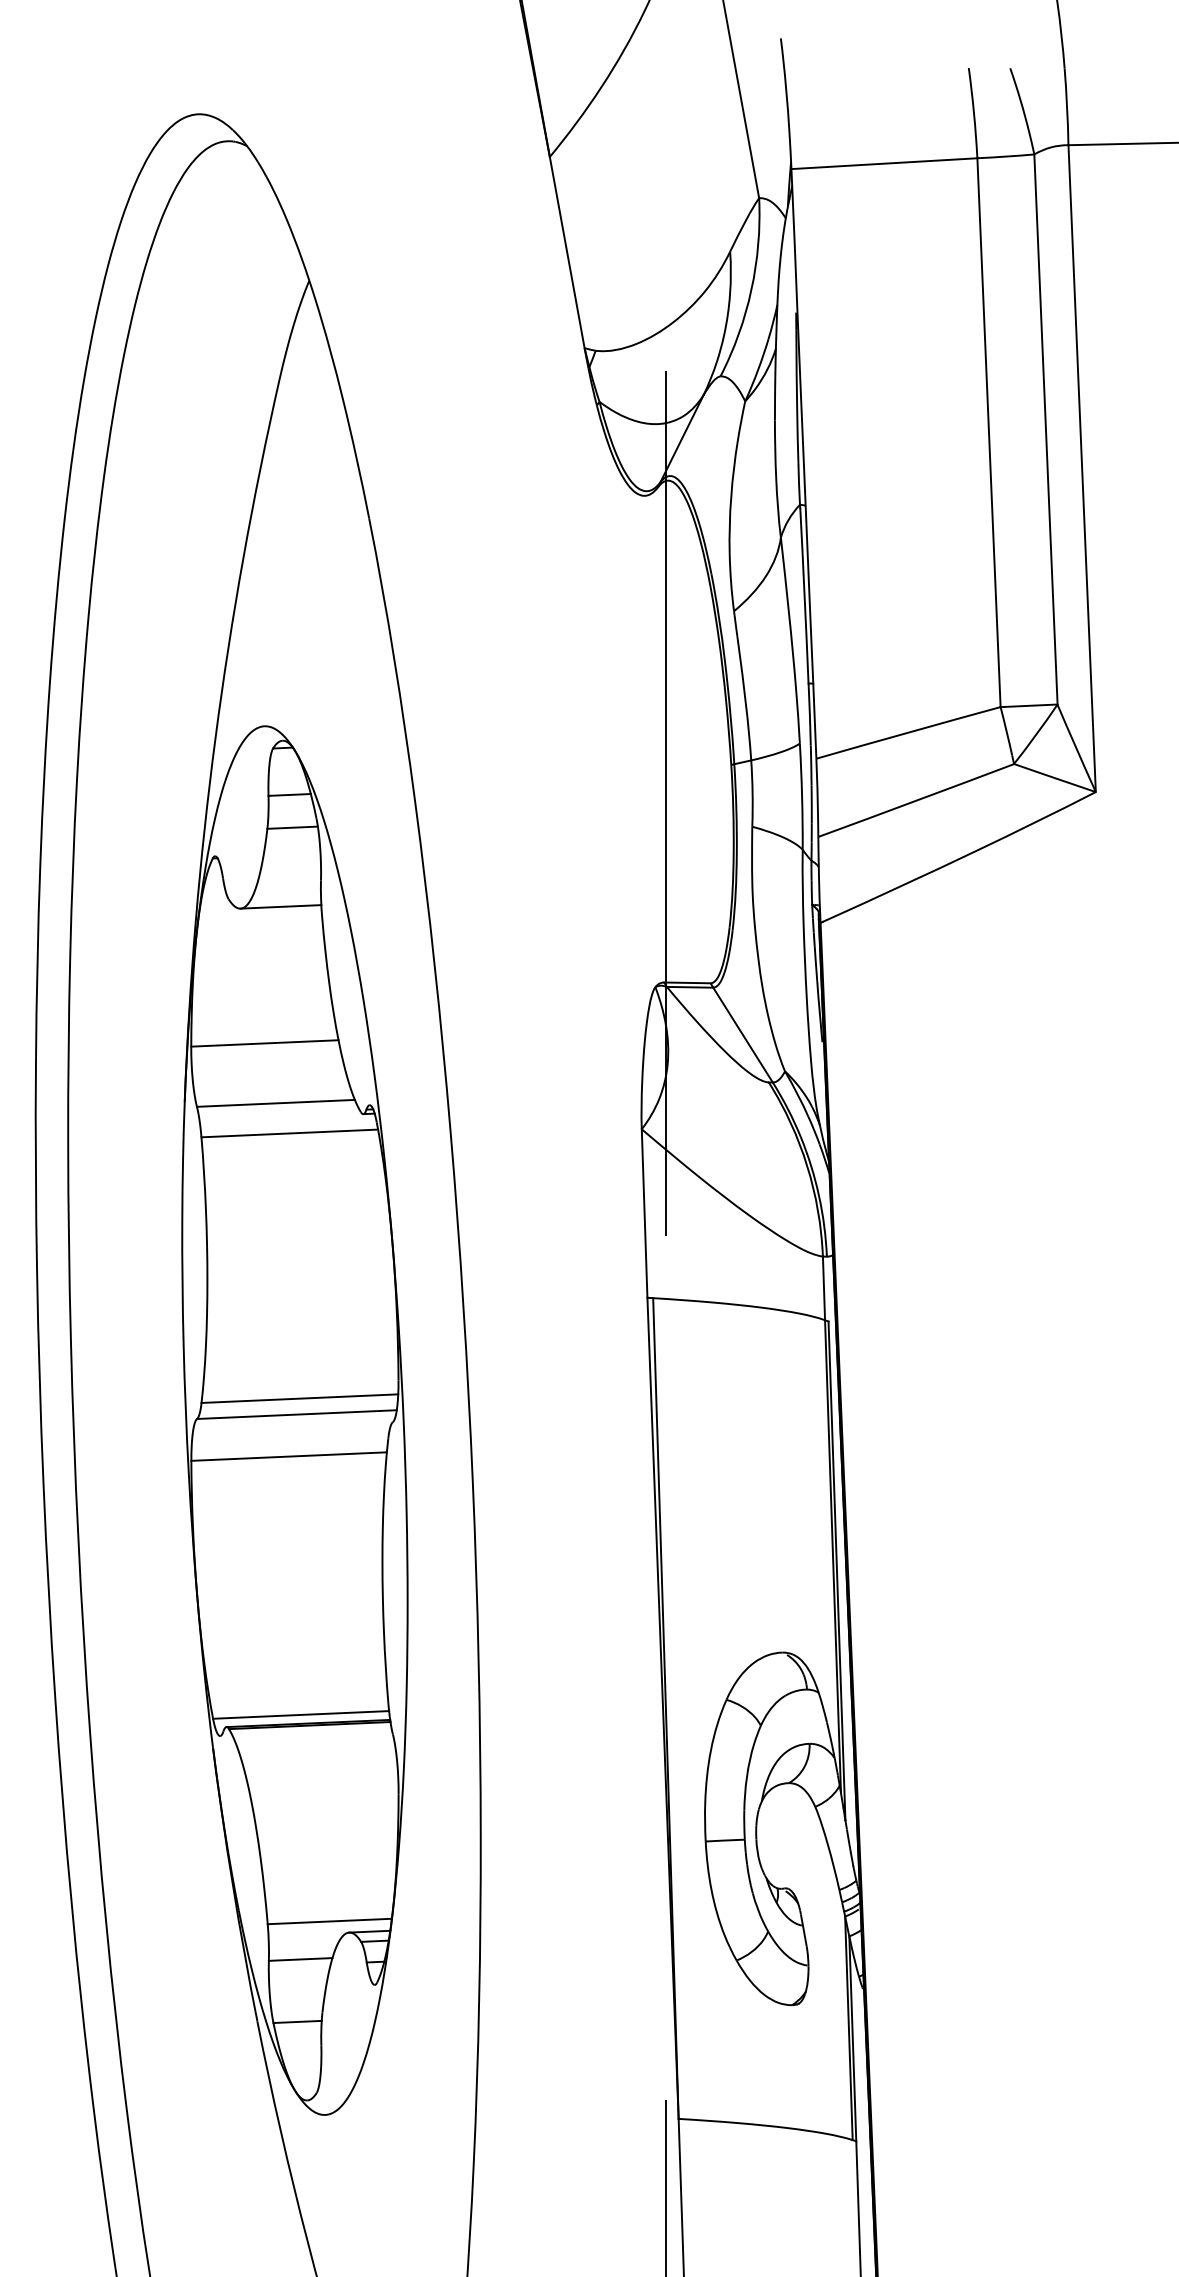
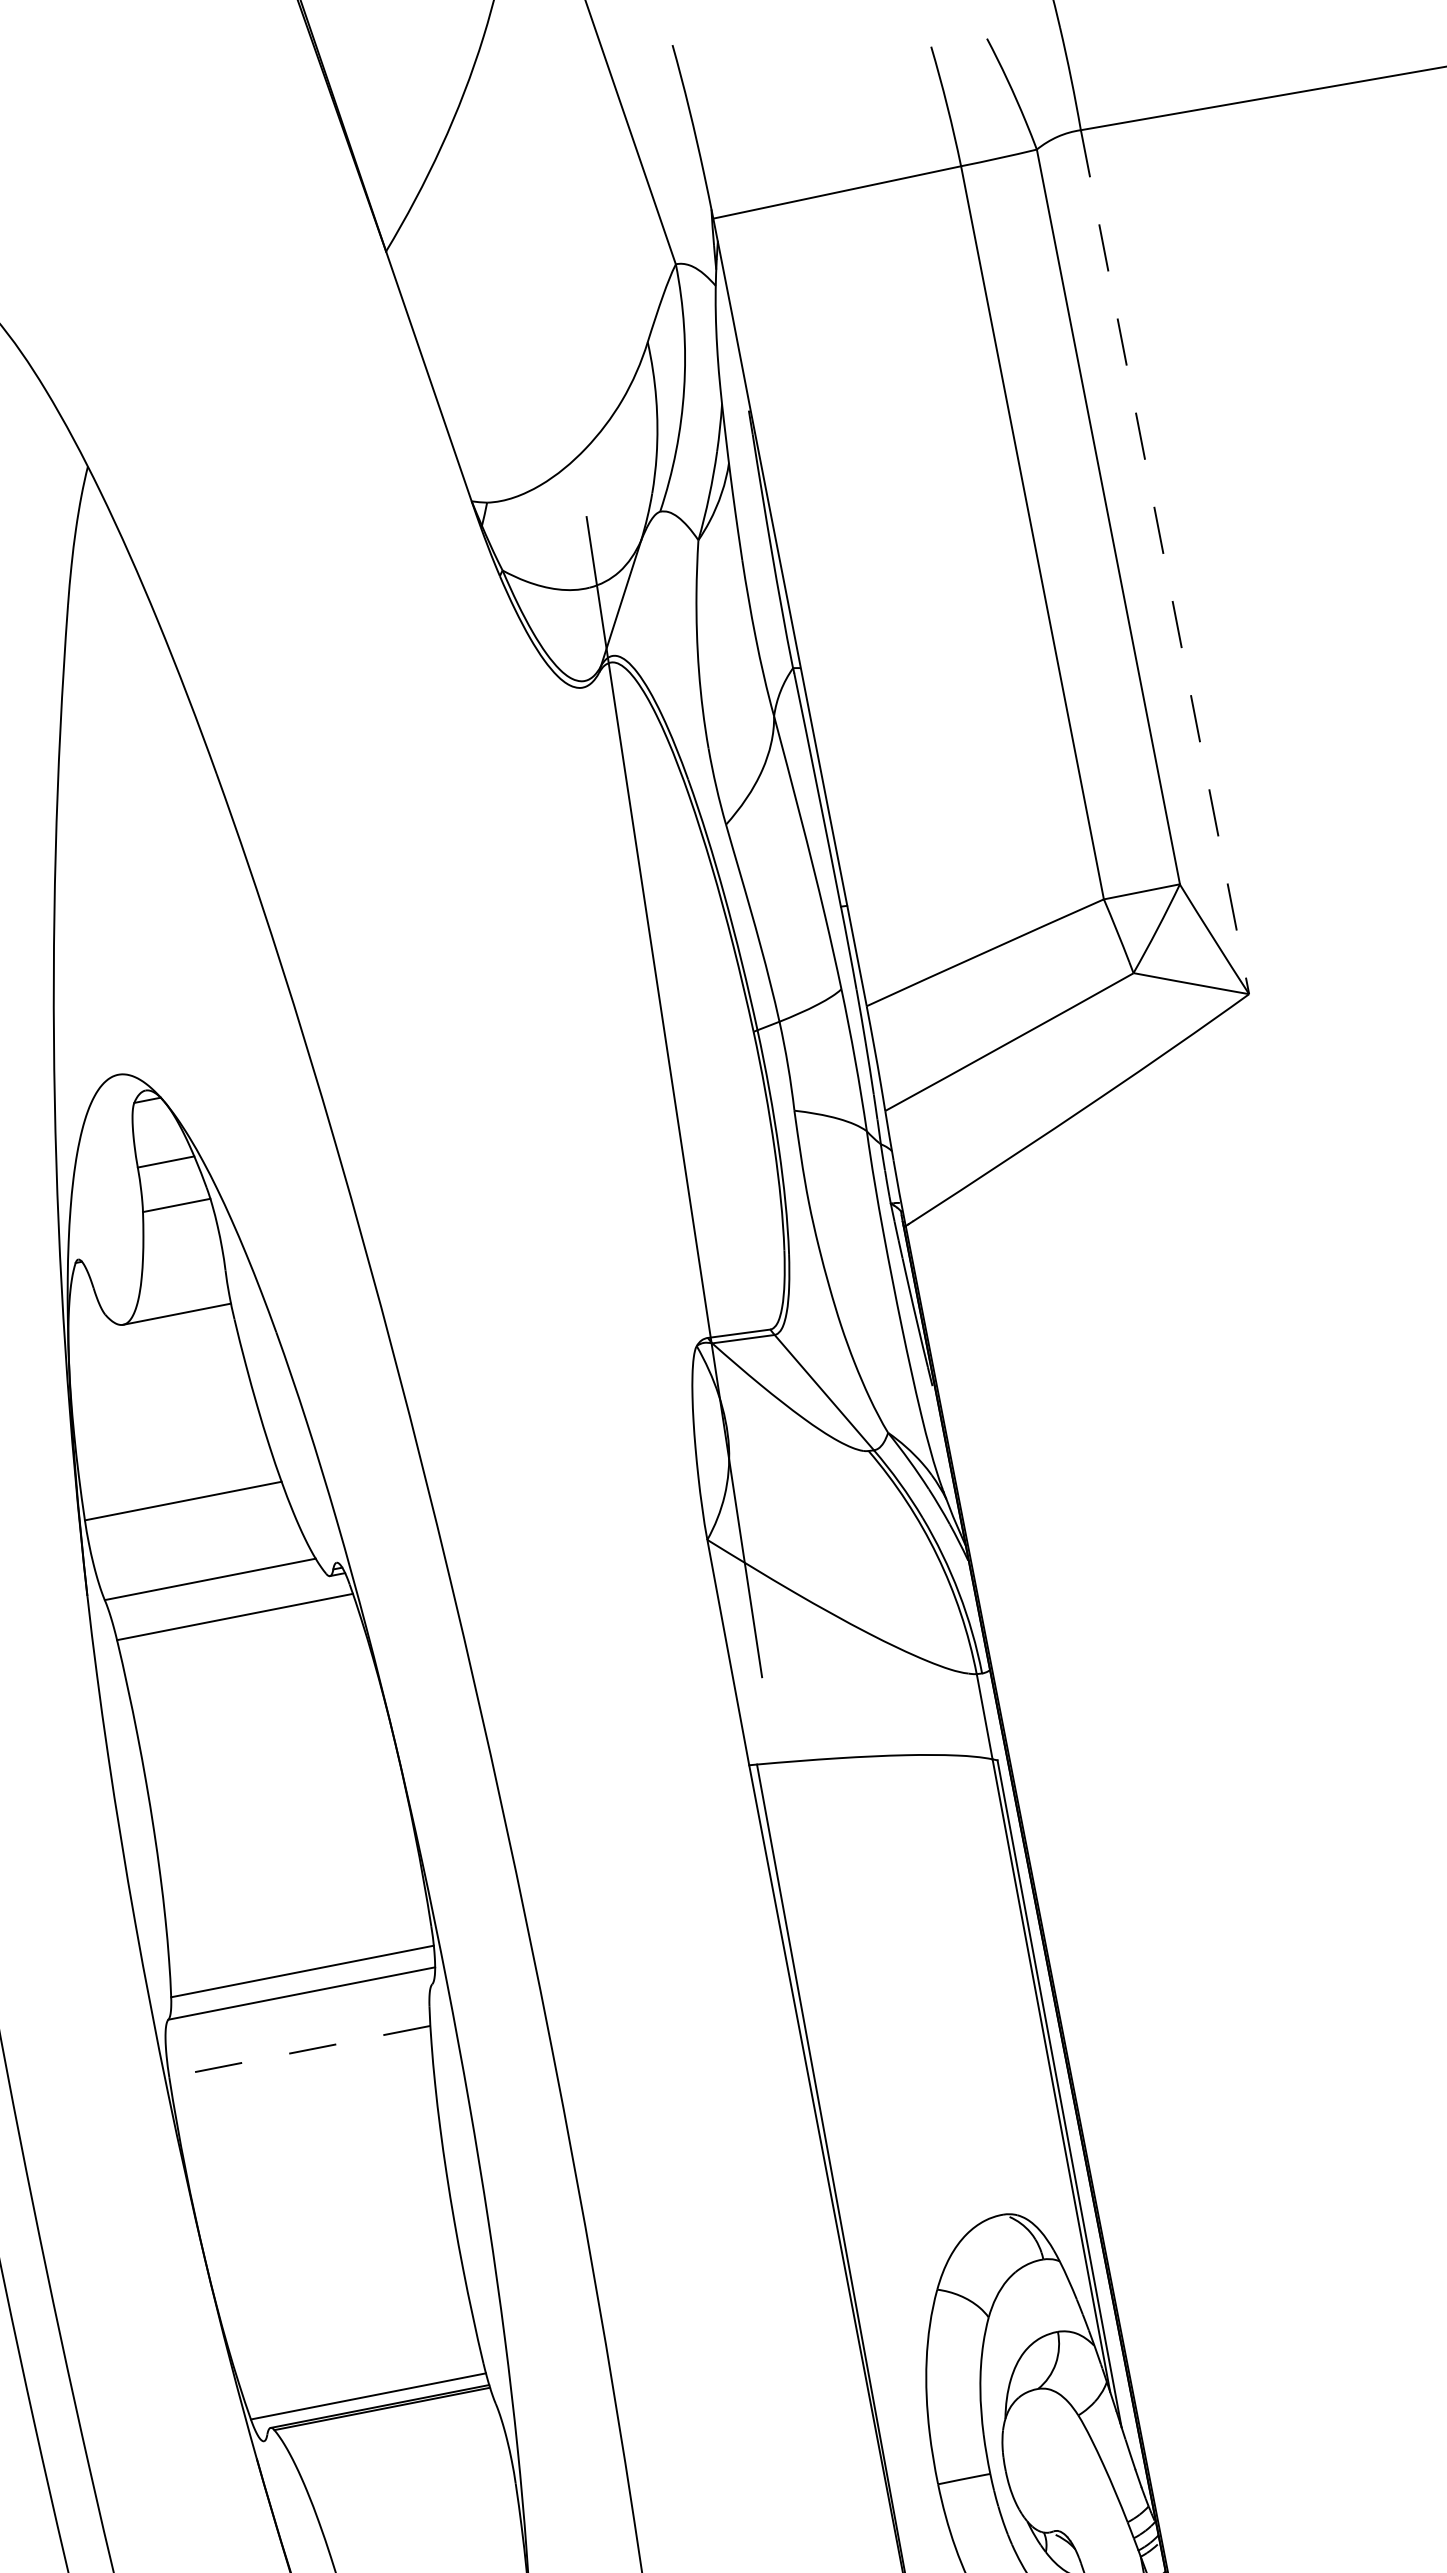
line: (1082, 468) -> (1165, 561), solid -> dashed
line: (289, 1456) -> (300, 2051), solid -> dashed

